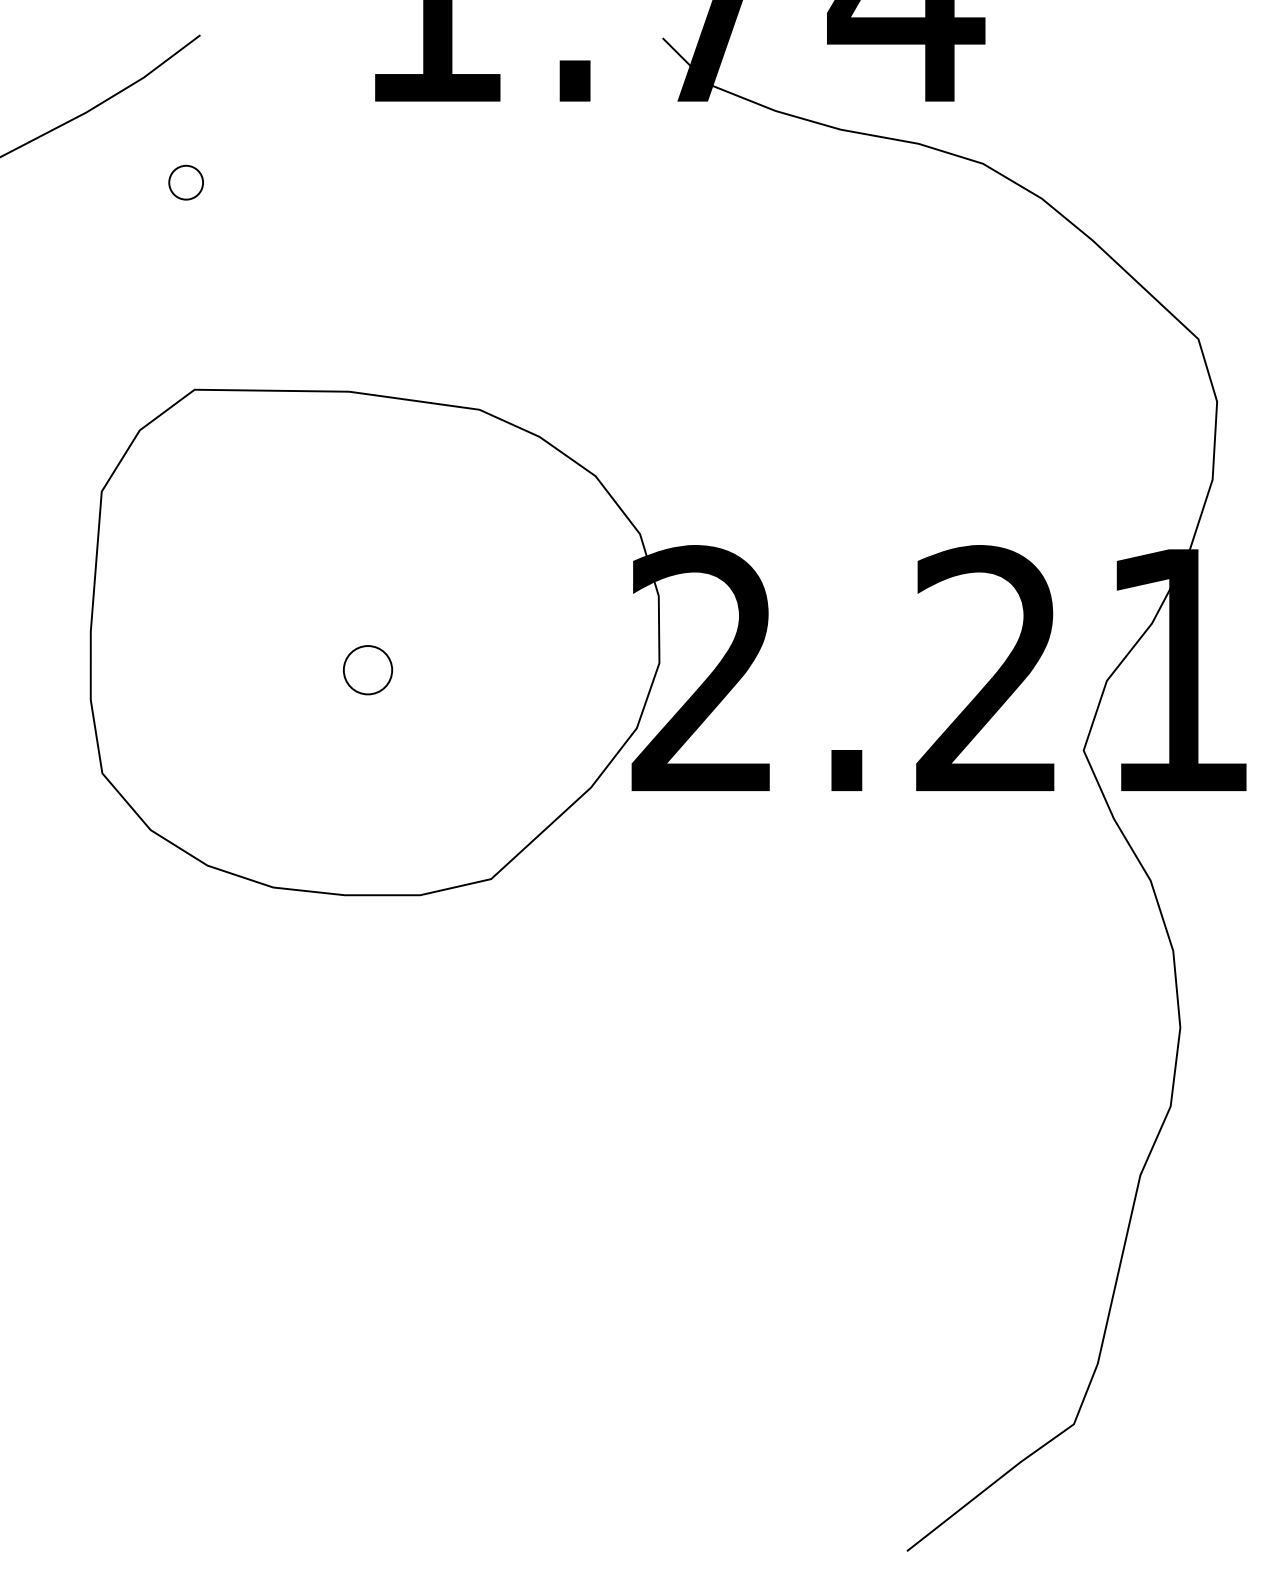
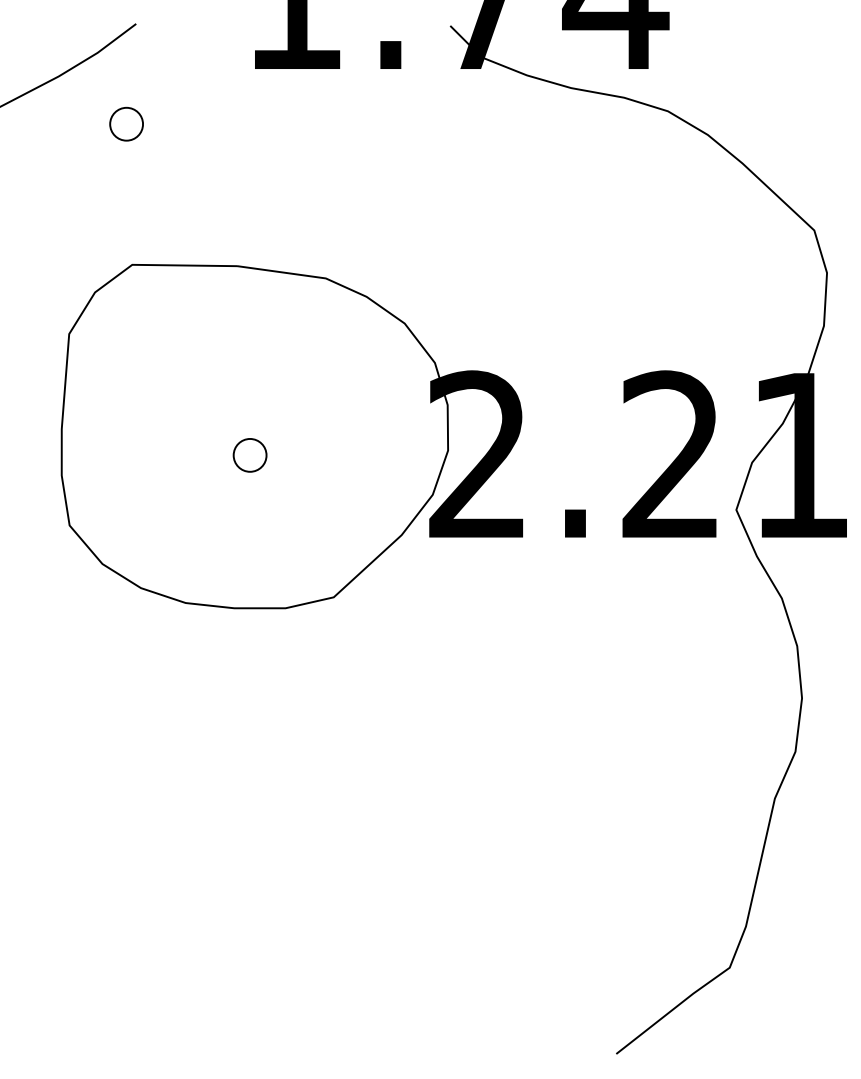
part: (186, 181) -> (126, 123), size x1.43

